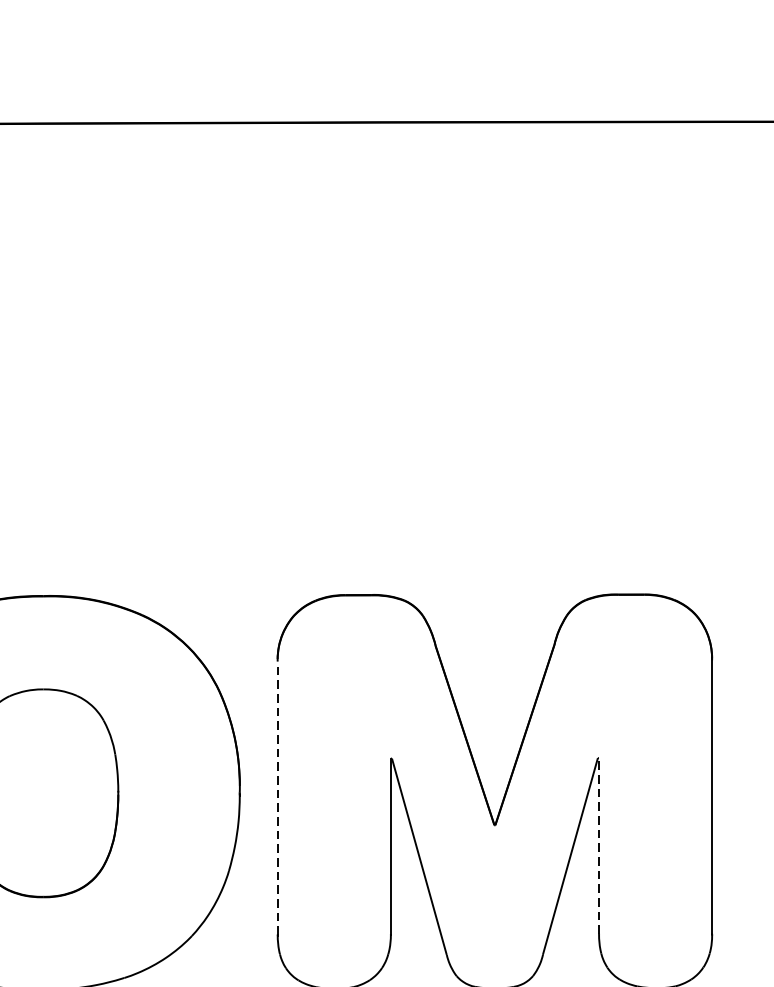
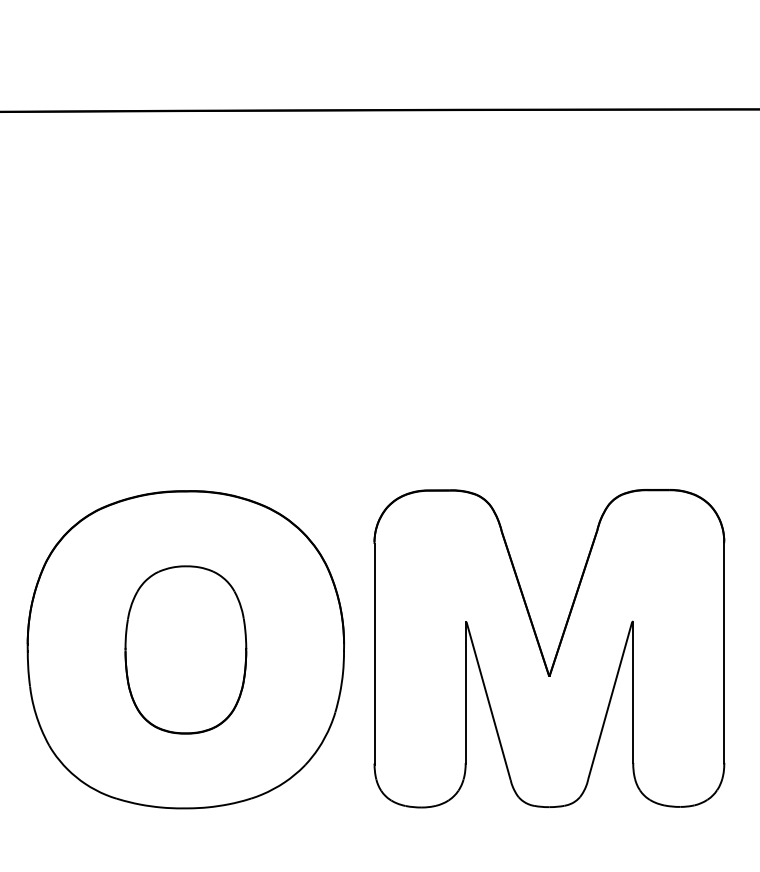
line: (277, 797) -> (374, 653), dashed -> solid
line: (599, 846) -> (633, 692), dashed -> solid

